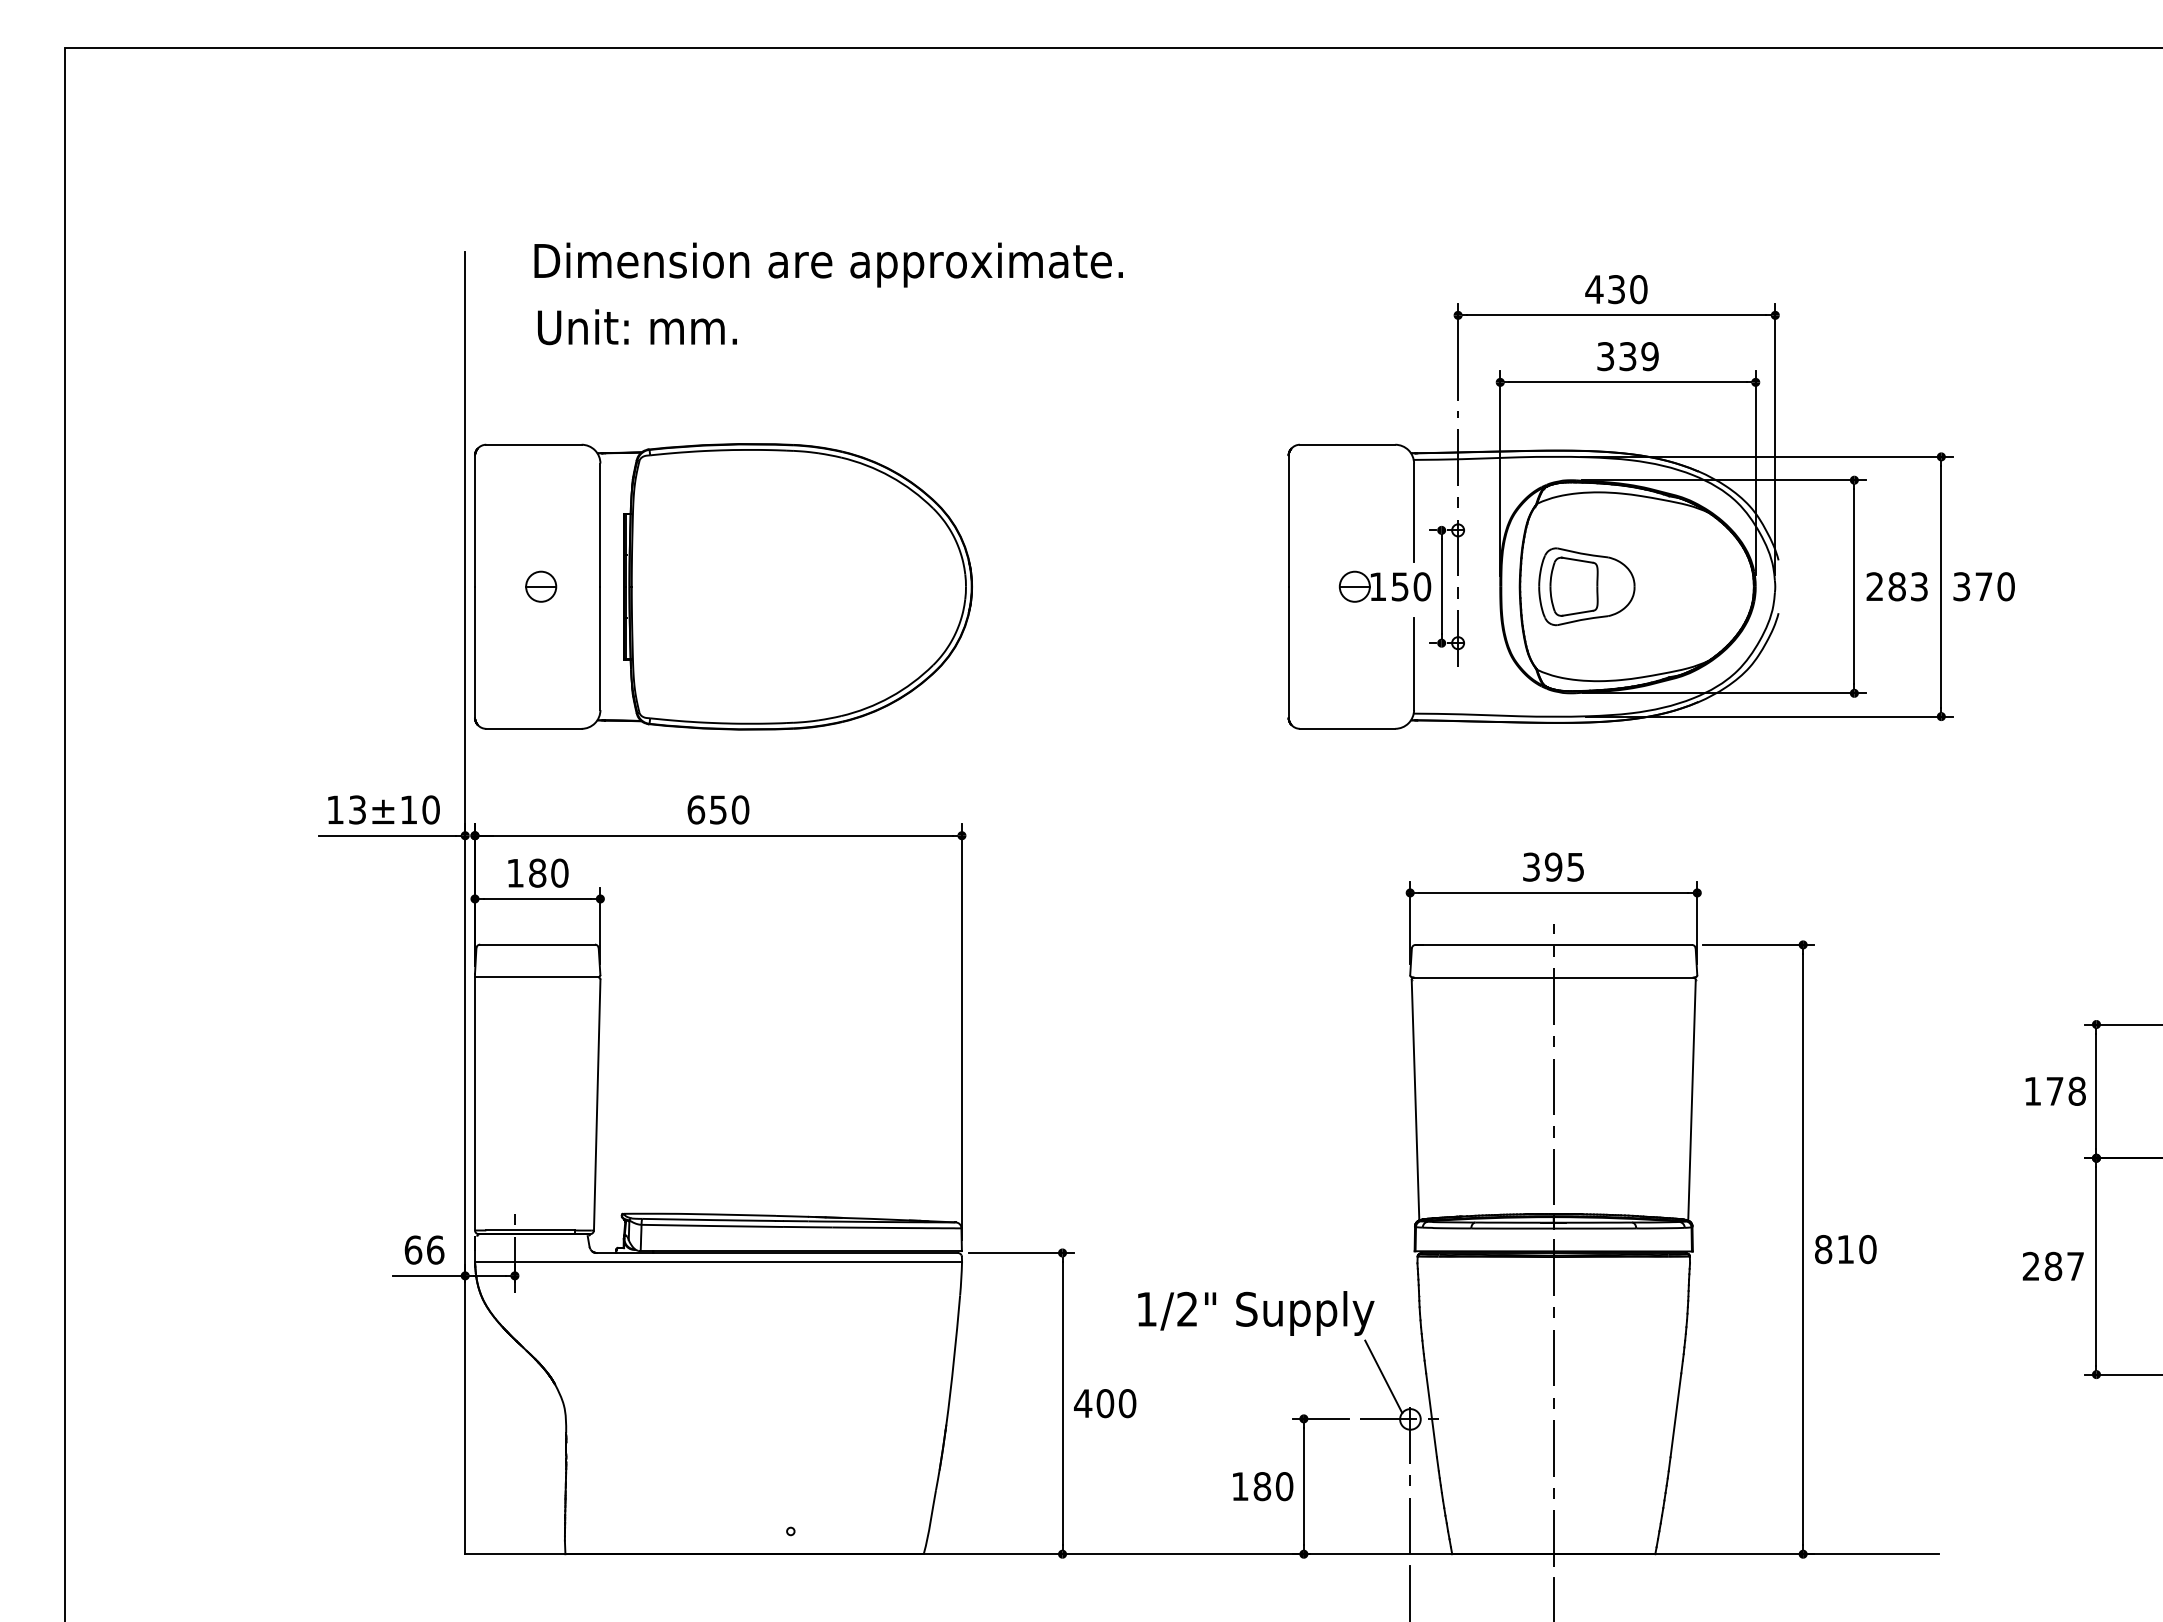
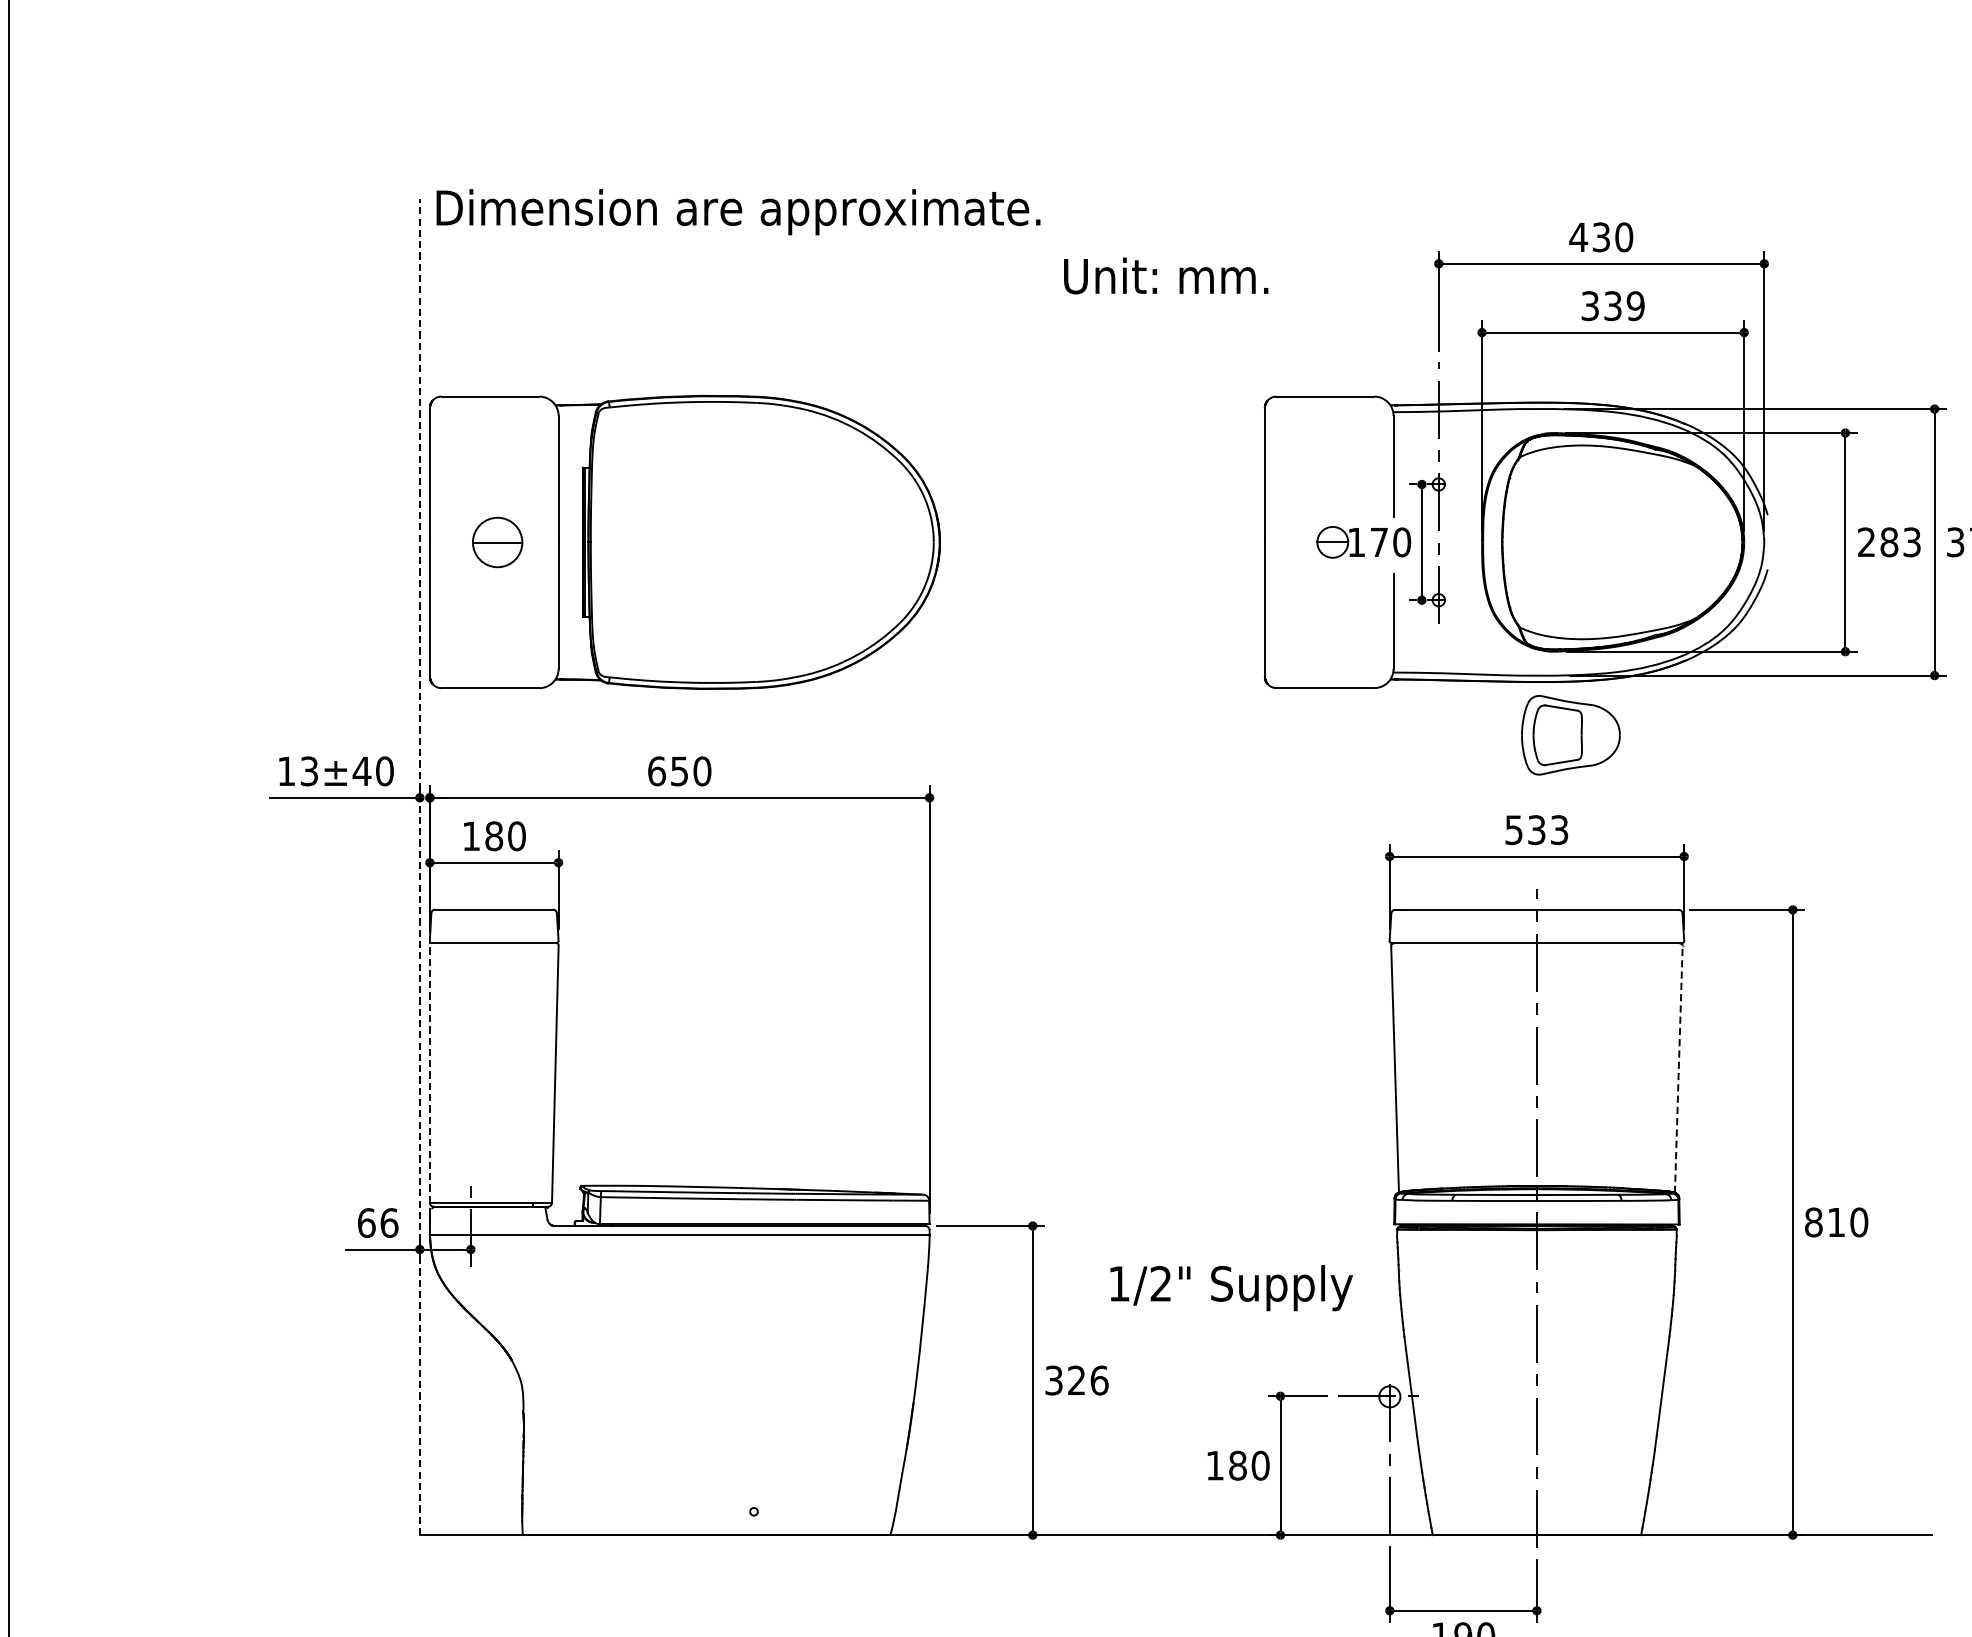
text: (828, 264) -> (738, 211), moved
text: (637, 327) -> (1166, 276), moved
part: (541, 586) -> (498, 542), size x1.6
text: (1400, 586) -> (1379, 542), 150 -> 170
part: (1586, 586) -> (1570, 734), moved
text: (408, 809) -> (361, 770), 13±10 -> 13±40
text: (1553, 866) -> (1536, 829), 395 -> 533
line: (465, 903) -> (420, 867), solid -> dashed
line: (1692, 1100) -> (1679, 1069), solid -> dashed
line: (475, 1101) -> (430, 1070), solid -> dashed
line: (1383, 1376) -> (1362, 1352), removed
text: (1105, 1403) -> (1076, 1380), 400 -> 326

